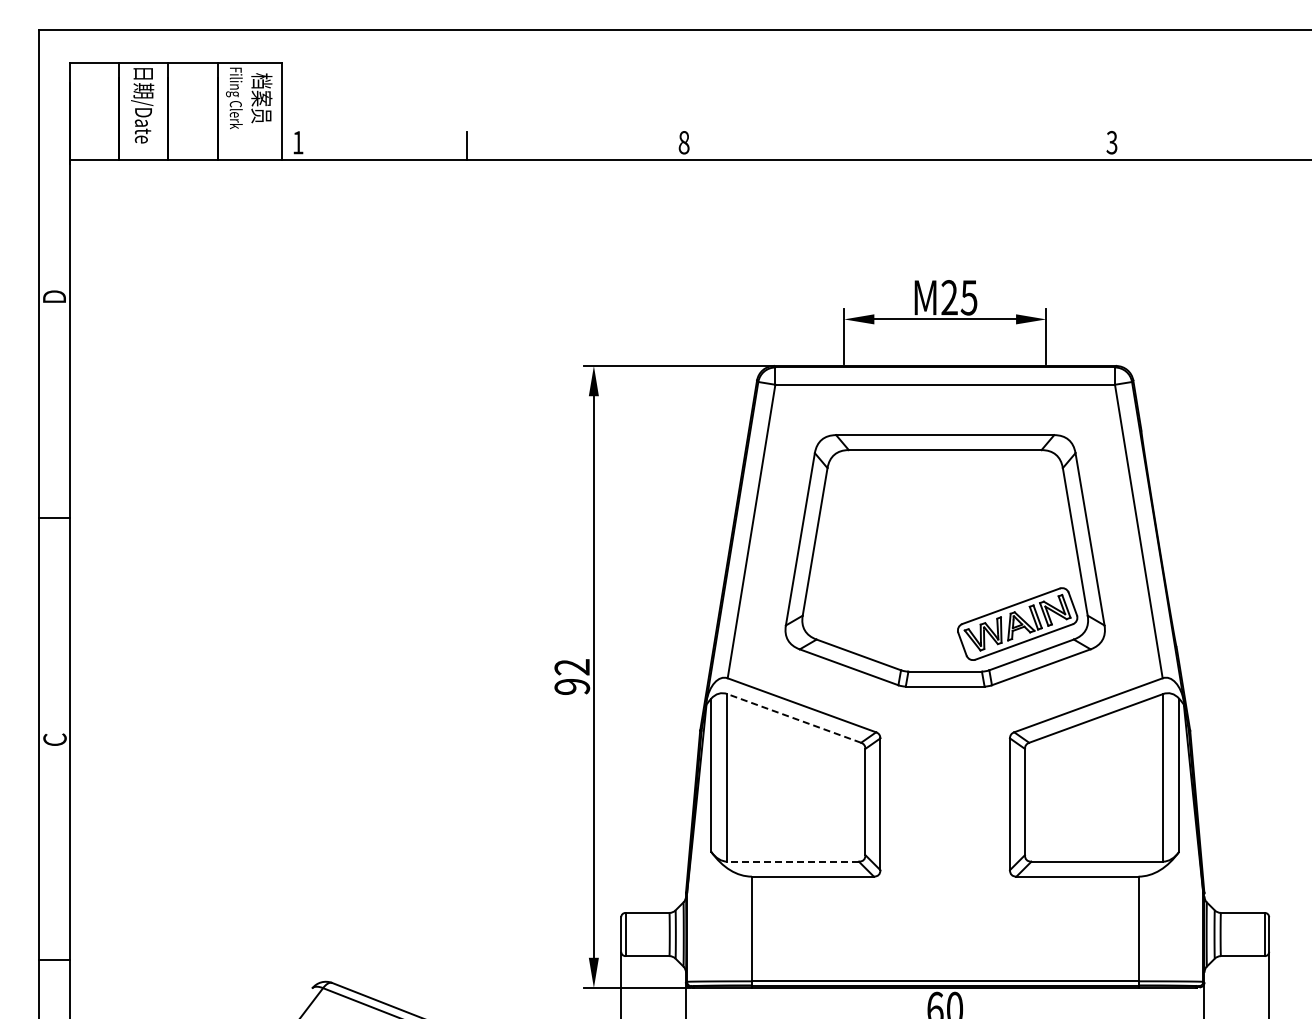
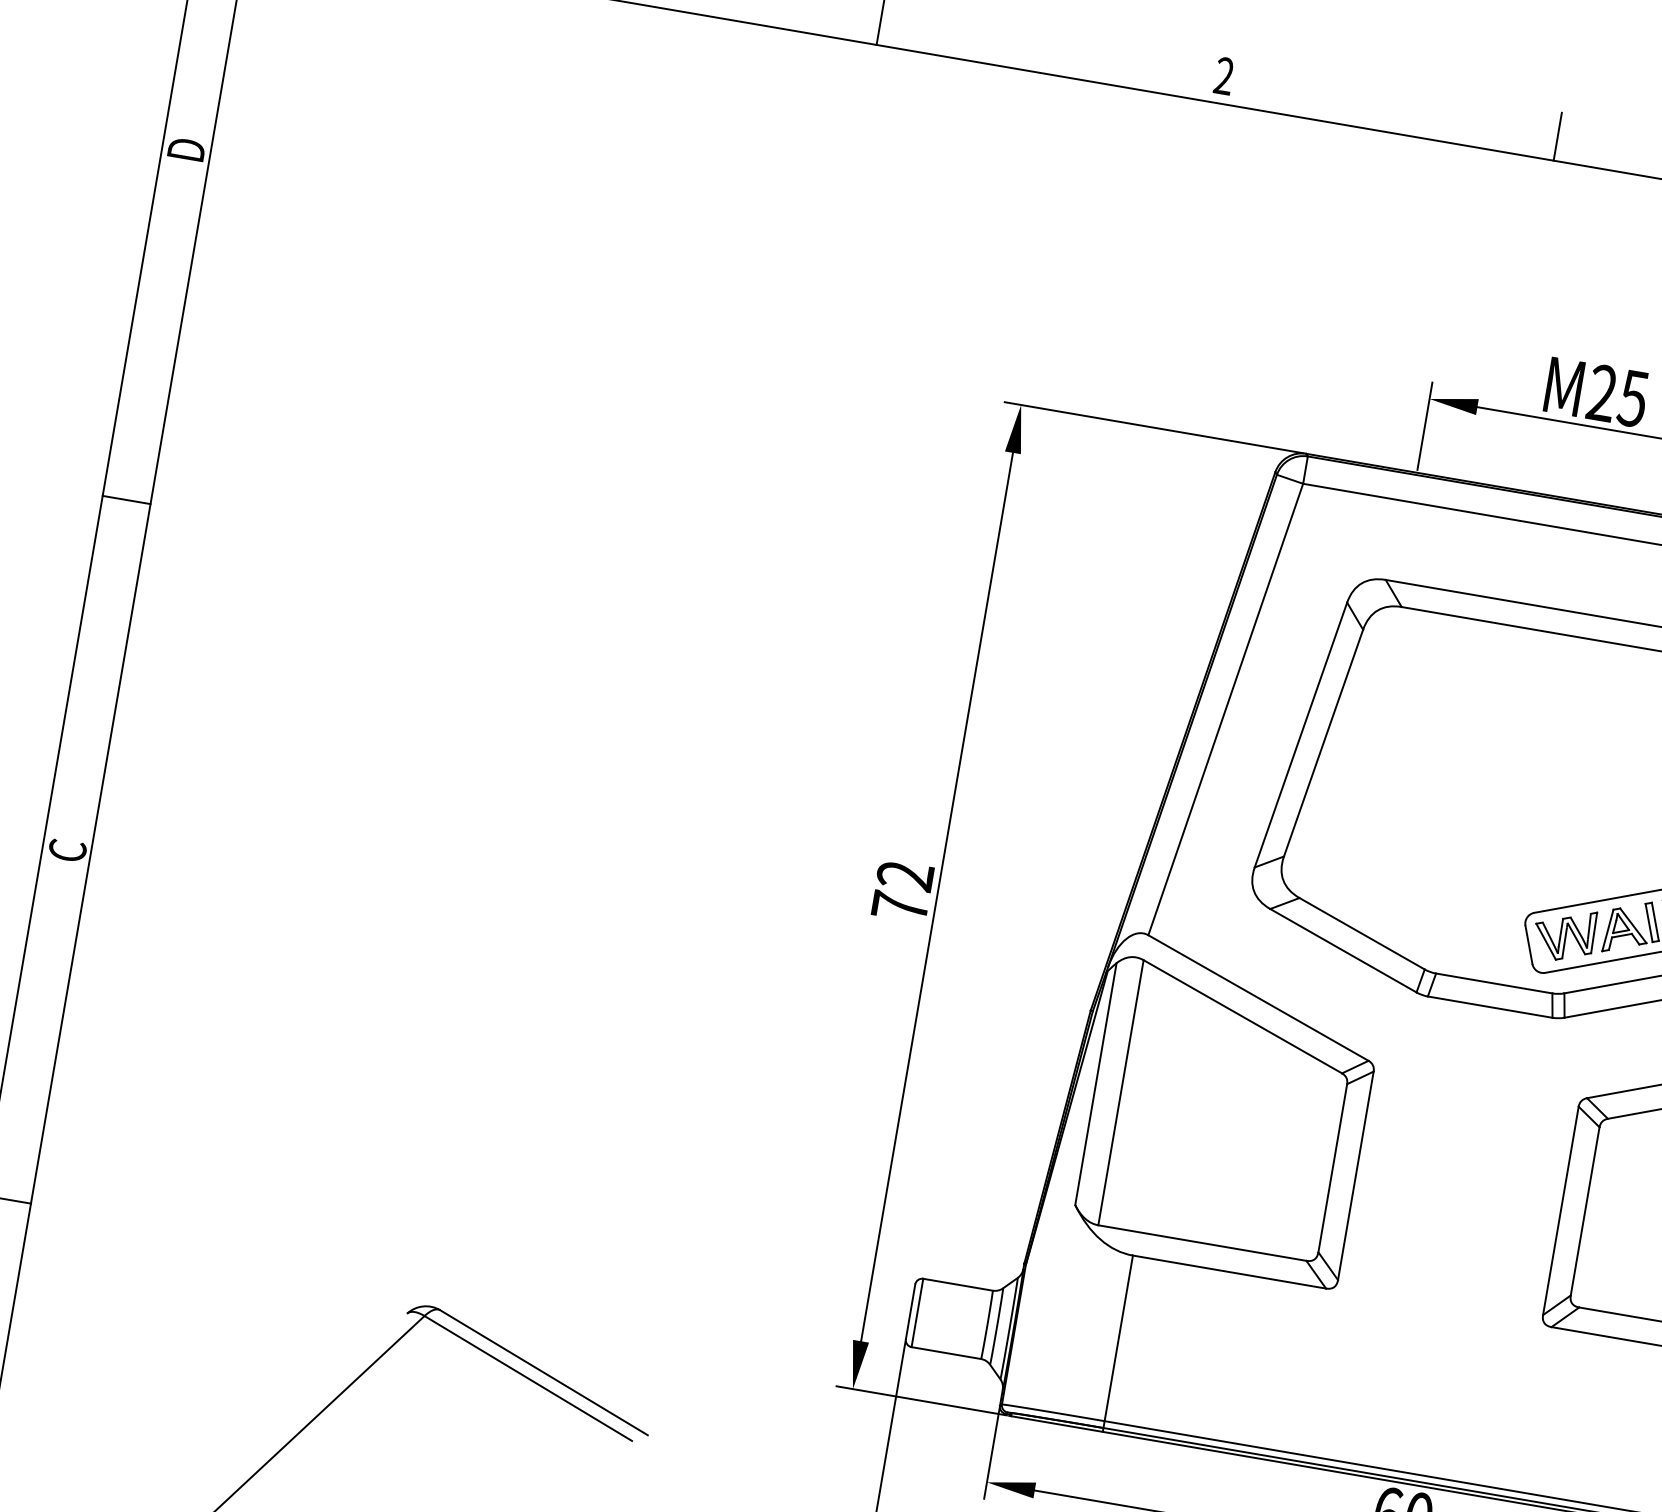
text: (683, 142) -> (1223, 75), 8 -> 2
line: (895, 144) -> (1558, 136), added
text: (572, 686) -> (900, 906), 92 -> 72
line: (793, 718) -> (1241, 1016), dashed -> solid
line: (793, 861) -> (1202, 1242), dashed -> solid

